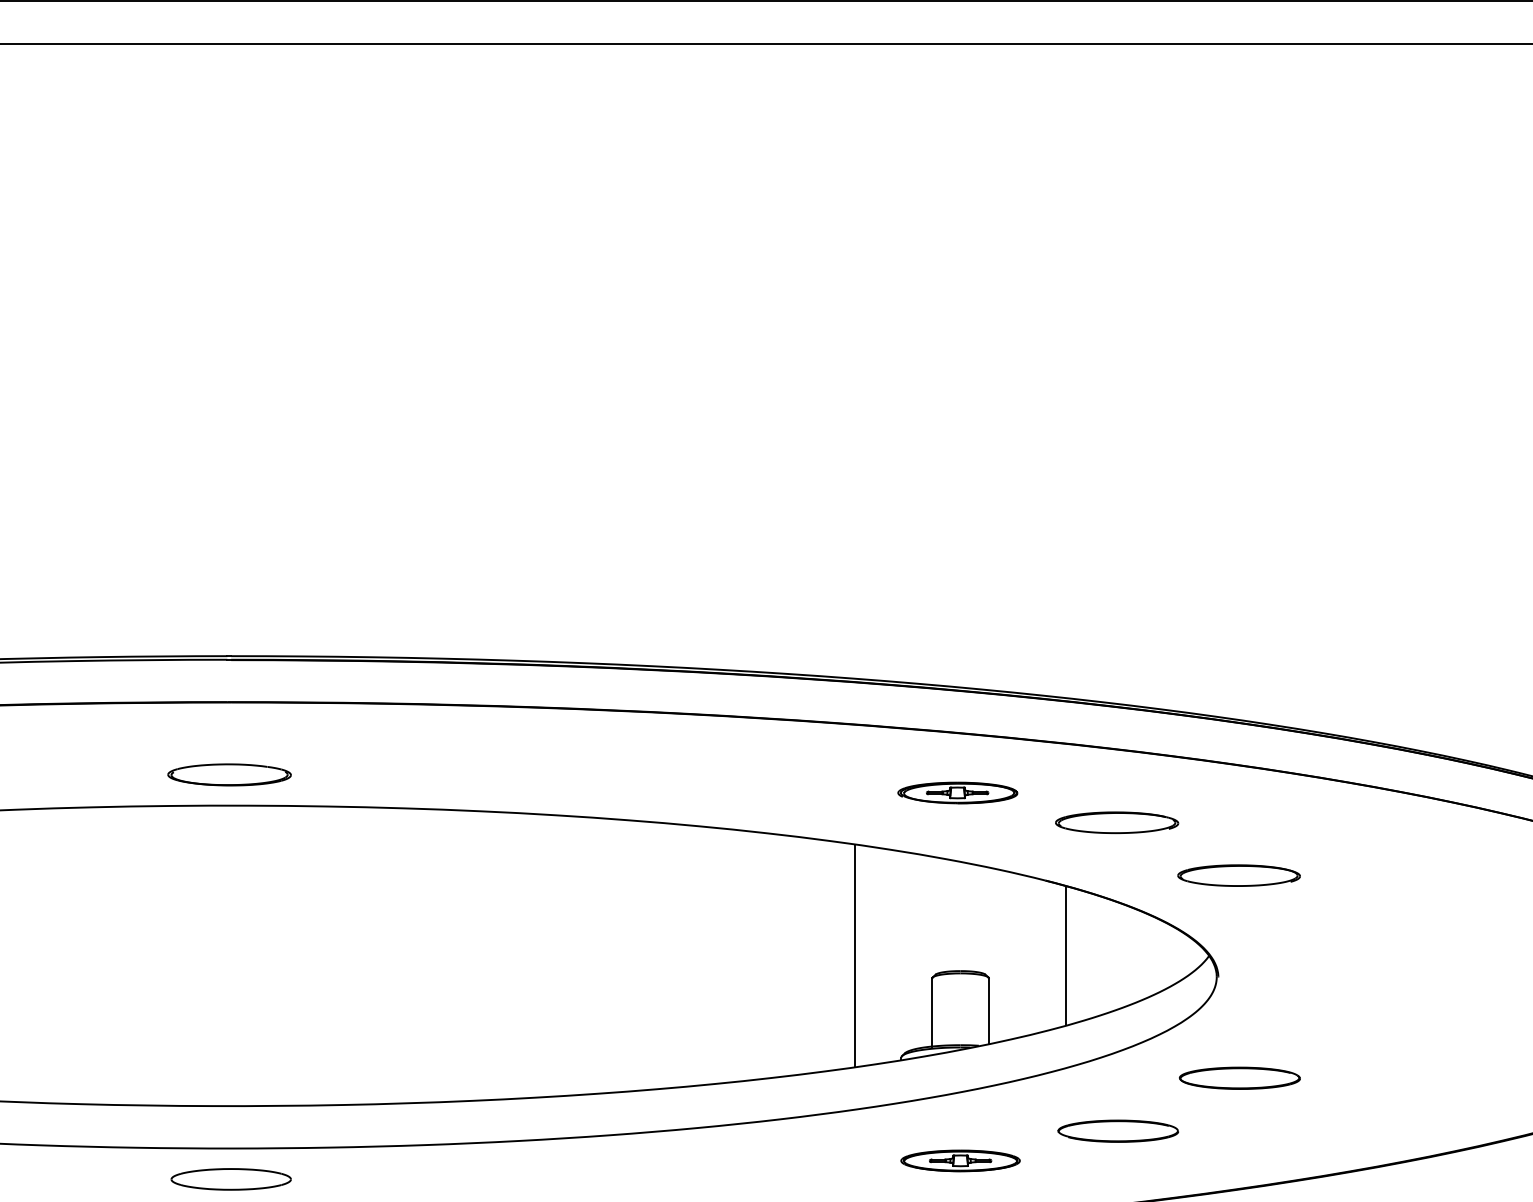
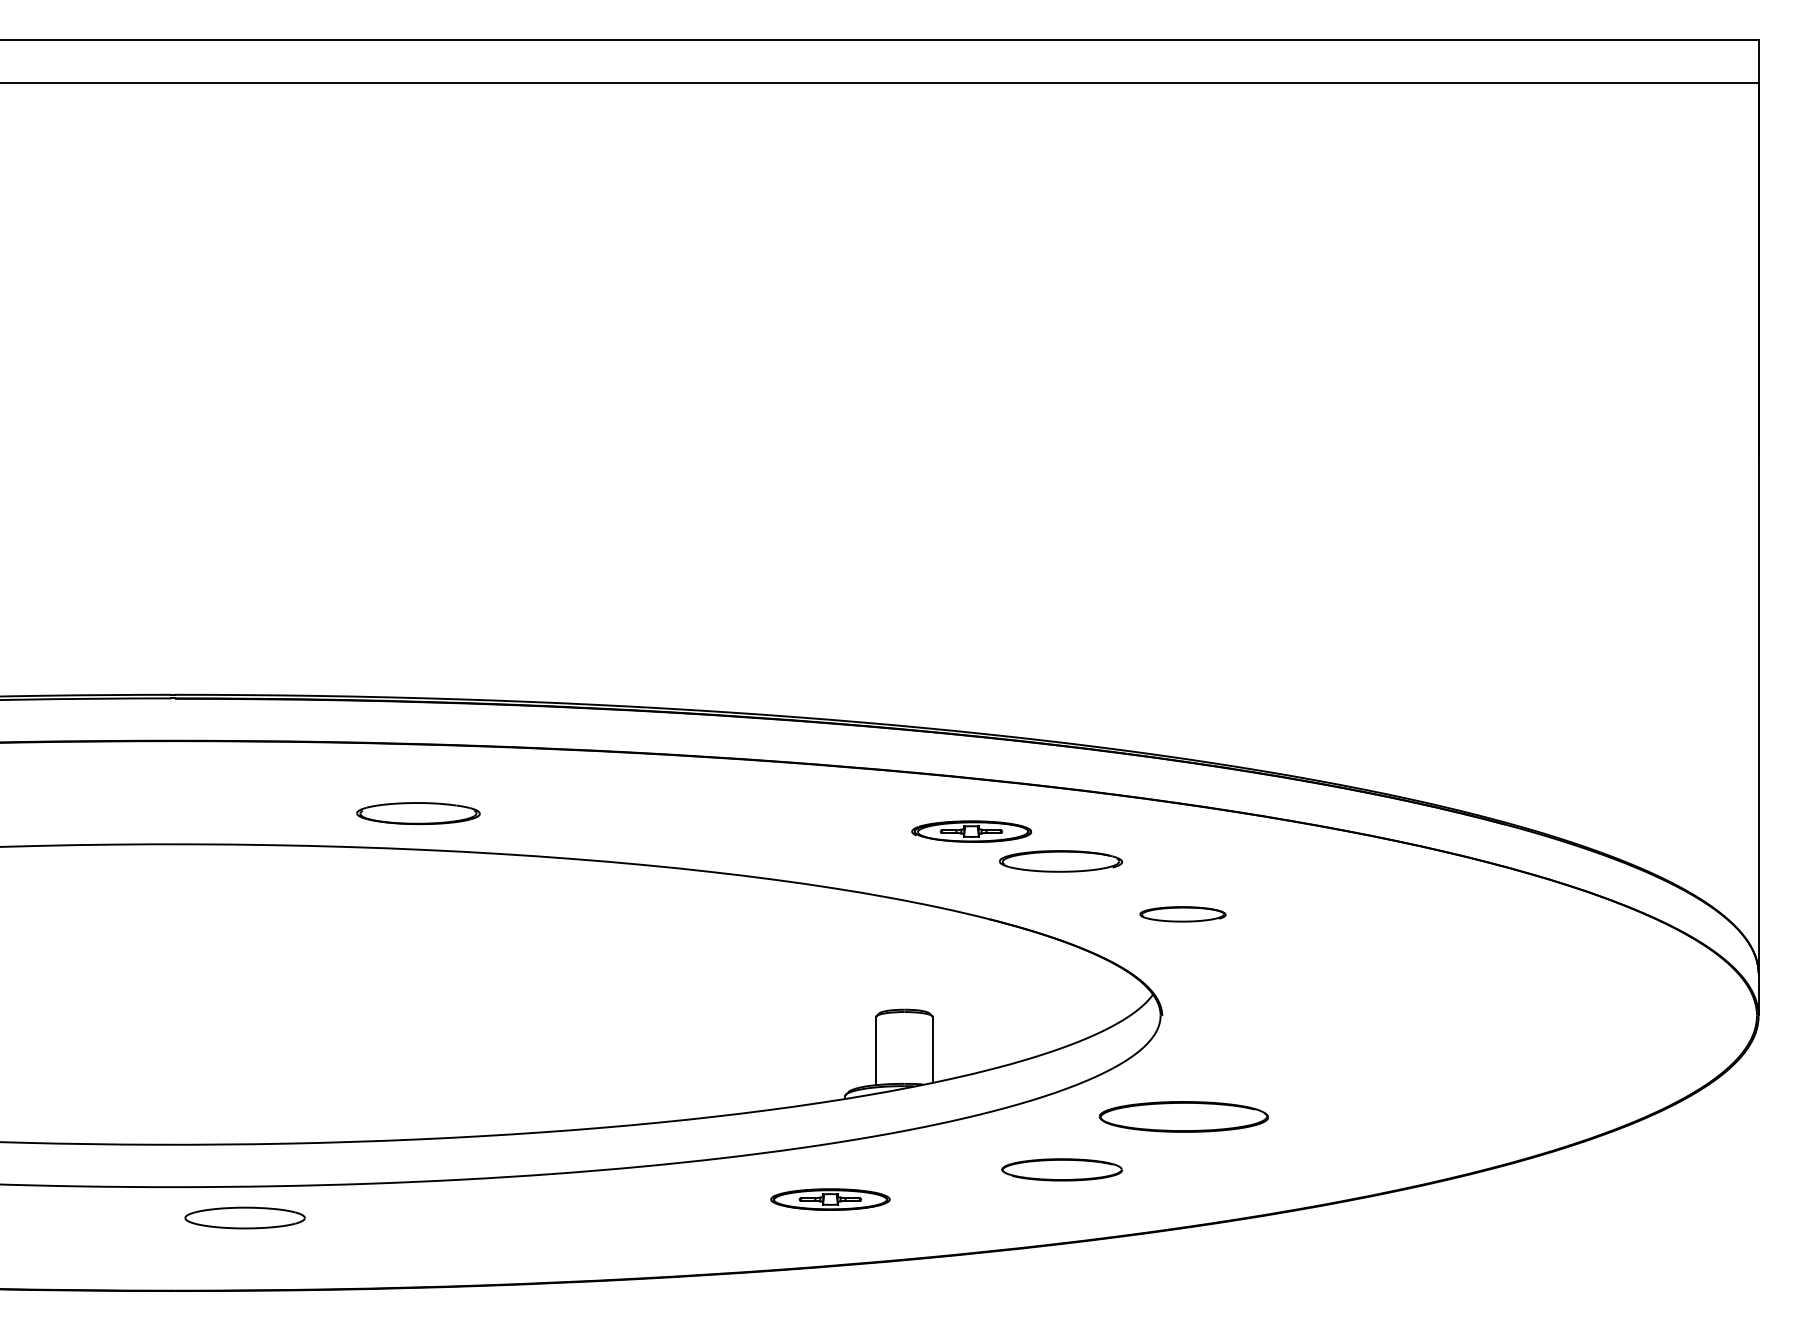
part: (229, 774) -> (418, 813), moved
part: (957, 792) -> (971, 831), moved
part: (1238, 875) -> (1182, 914), size x0.7
line: (855, 955) -> (799, 994), removed
line: (1065, 955) -> (1009, 994), removed
part: (1239, 1077) -> (1183, 1116), size x1.4
part: (960, 1160) -> (830, 1199), moved
part: (230, 1178) -> (244, 1217), moved

